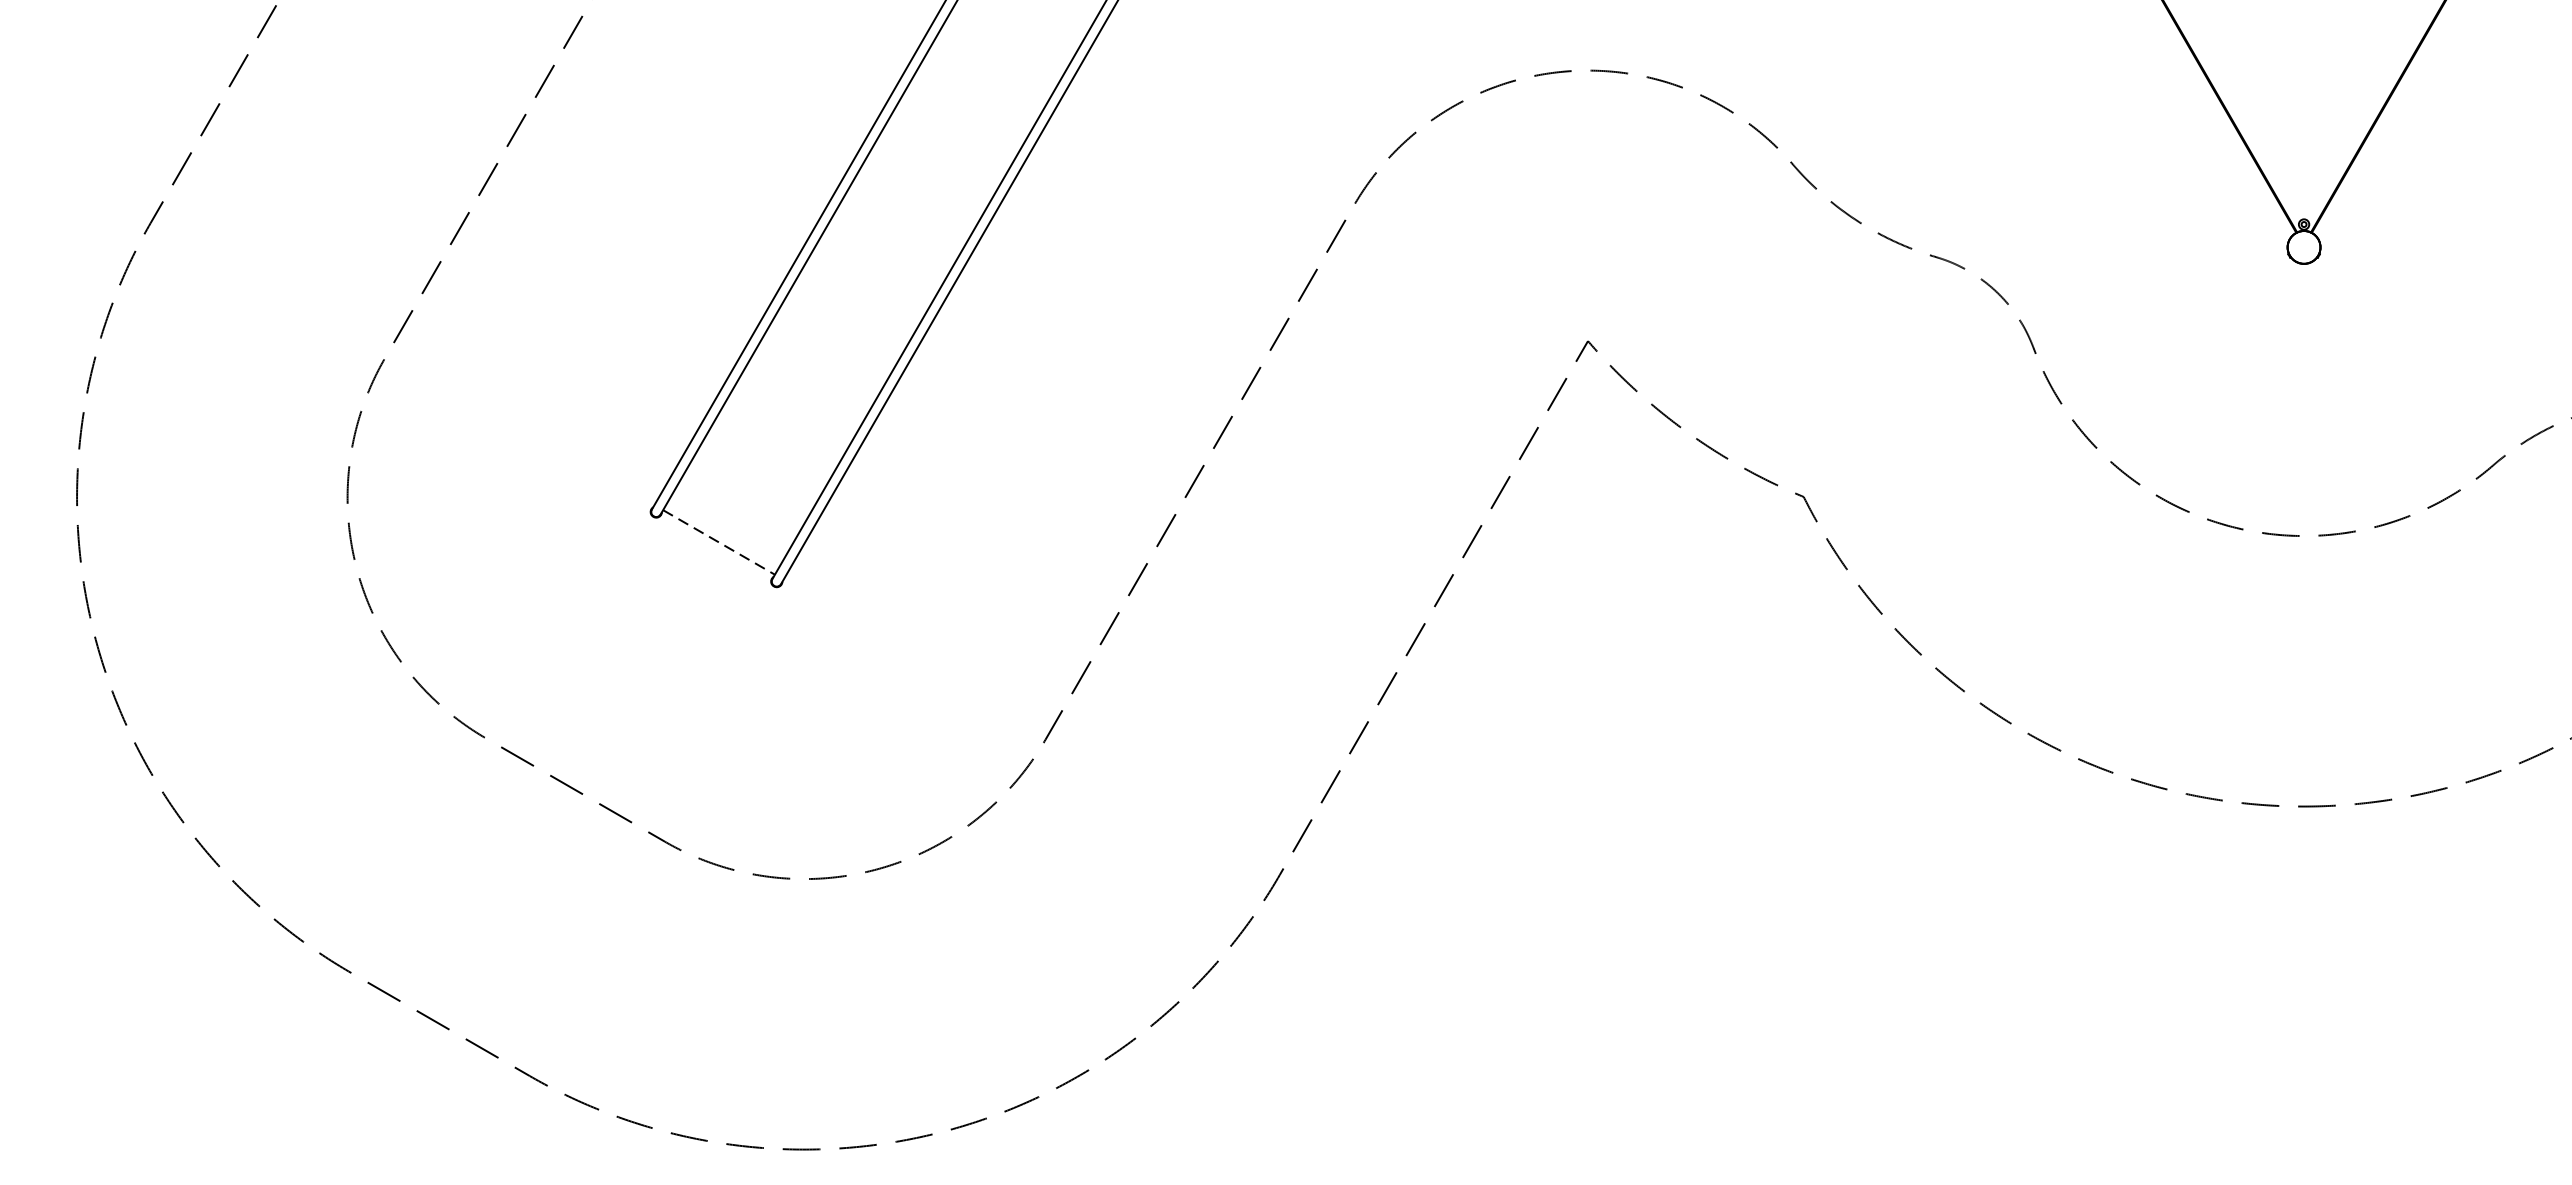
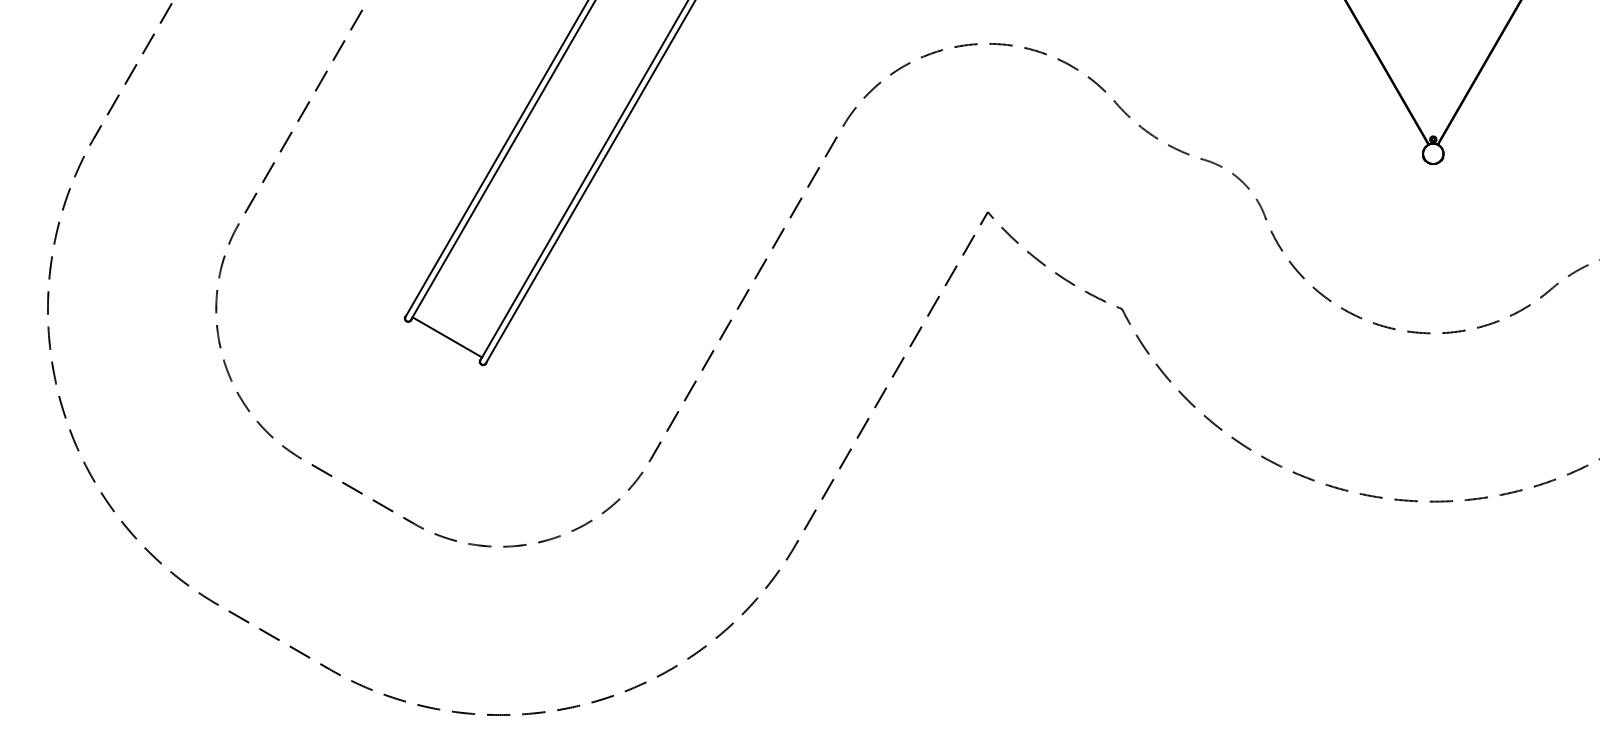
line: (719, 542) -> (447, 337), dashed -> solid

